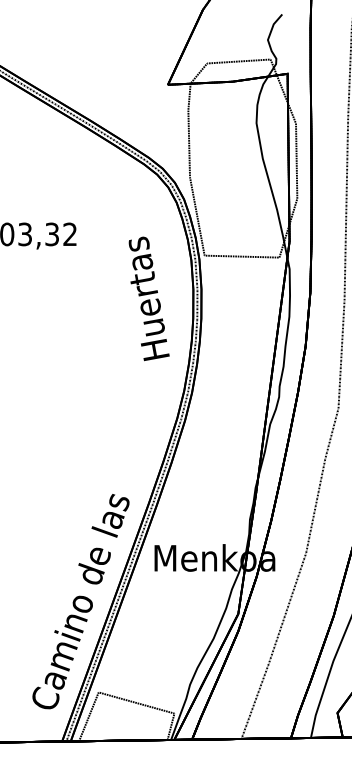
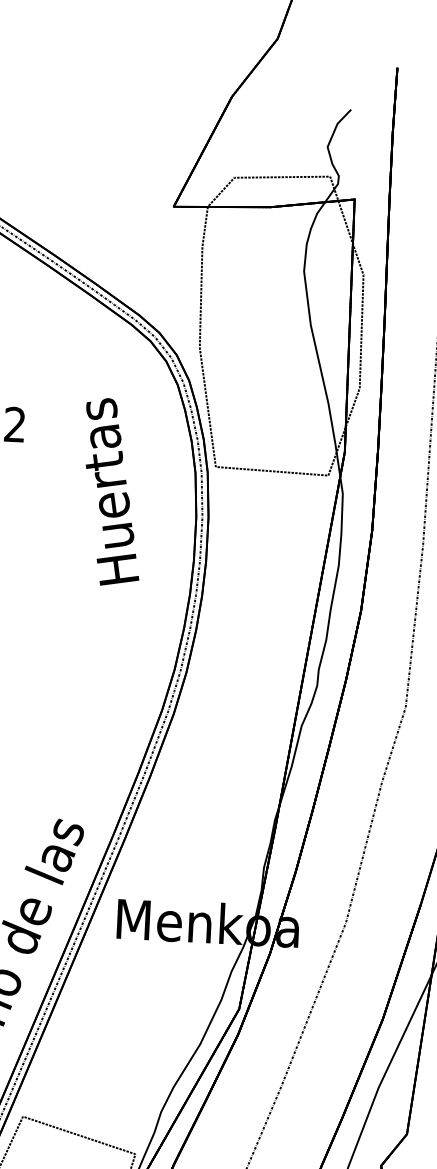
text: (148, 298) -> (111, 491), moved

